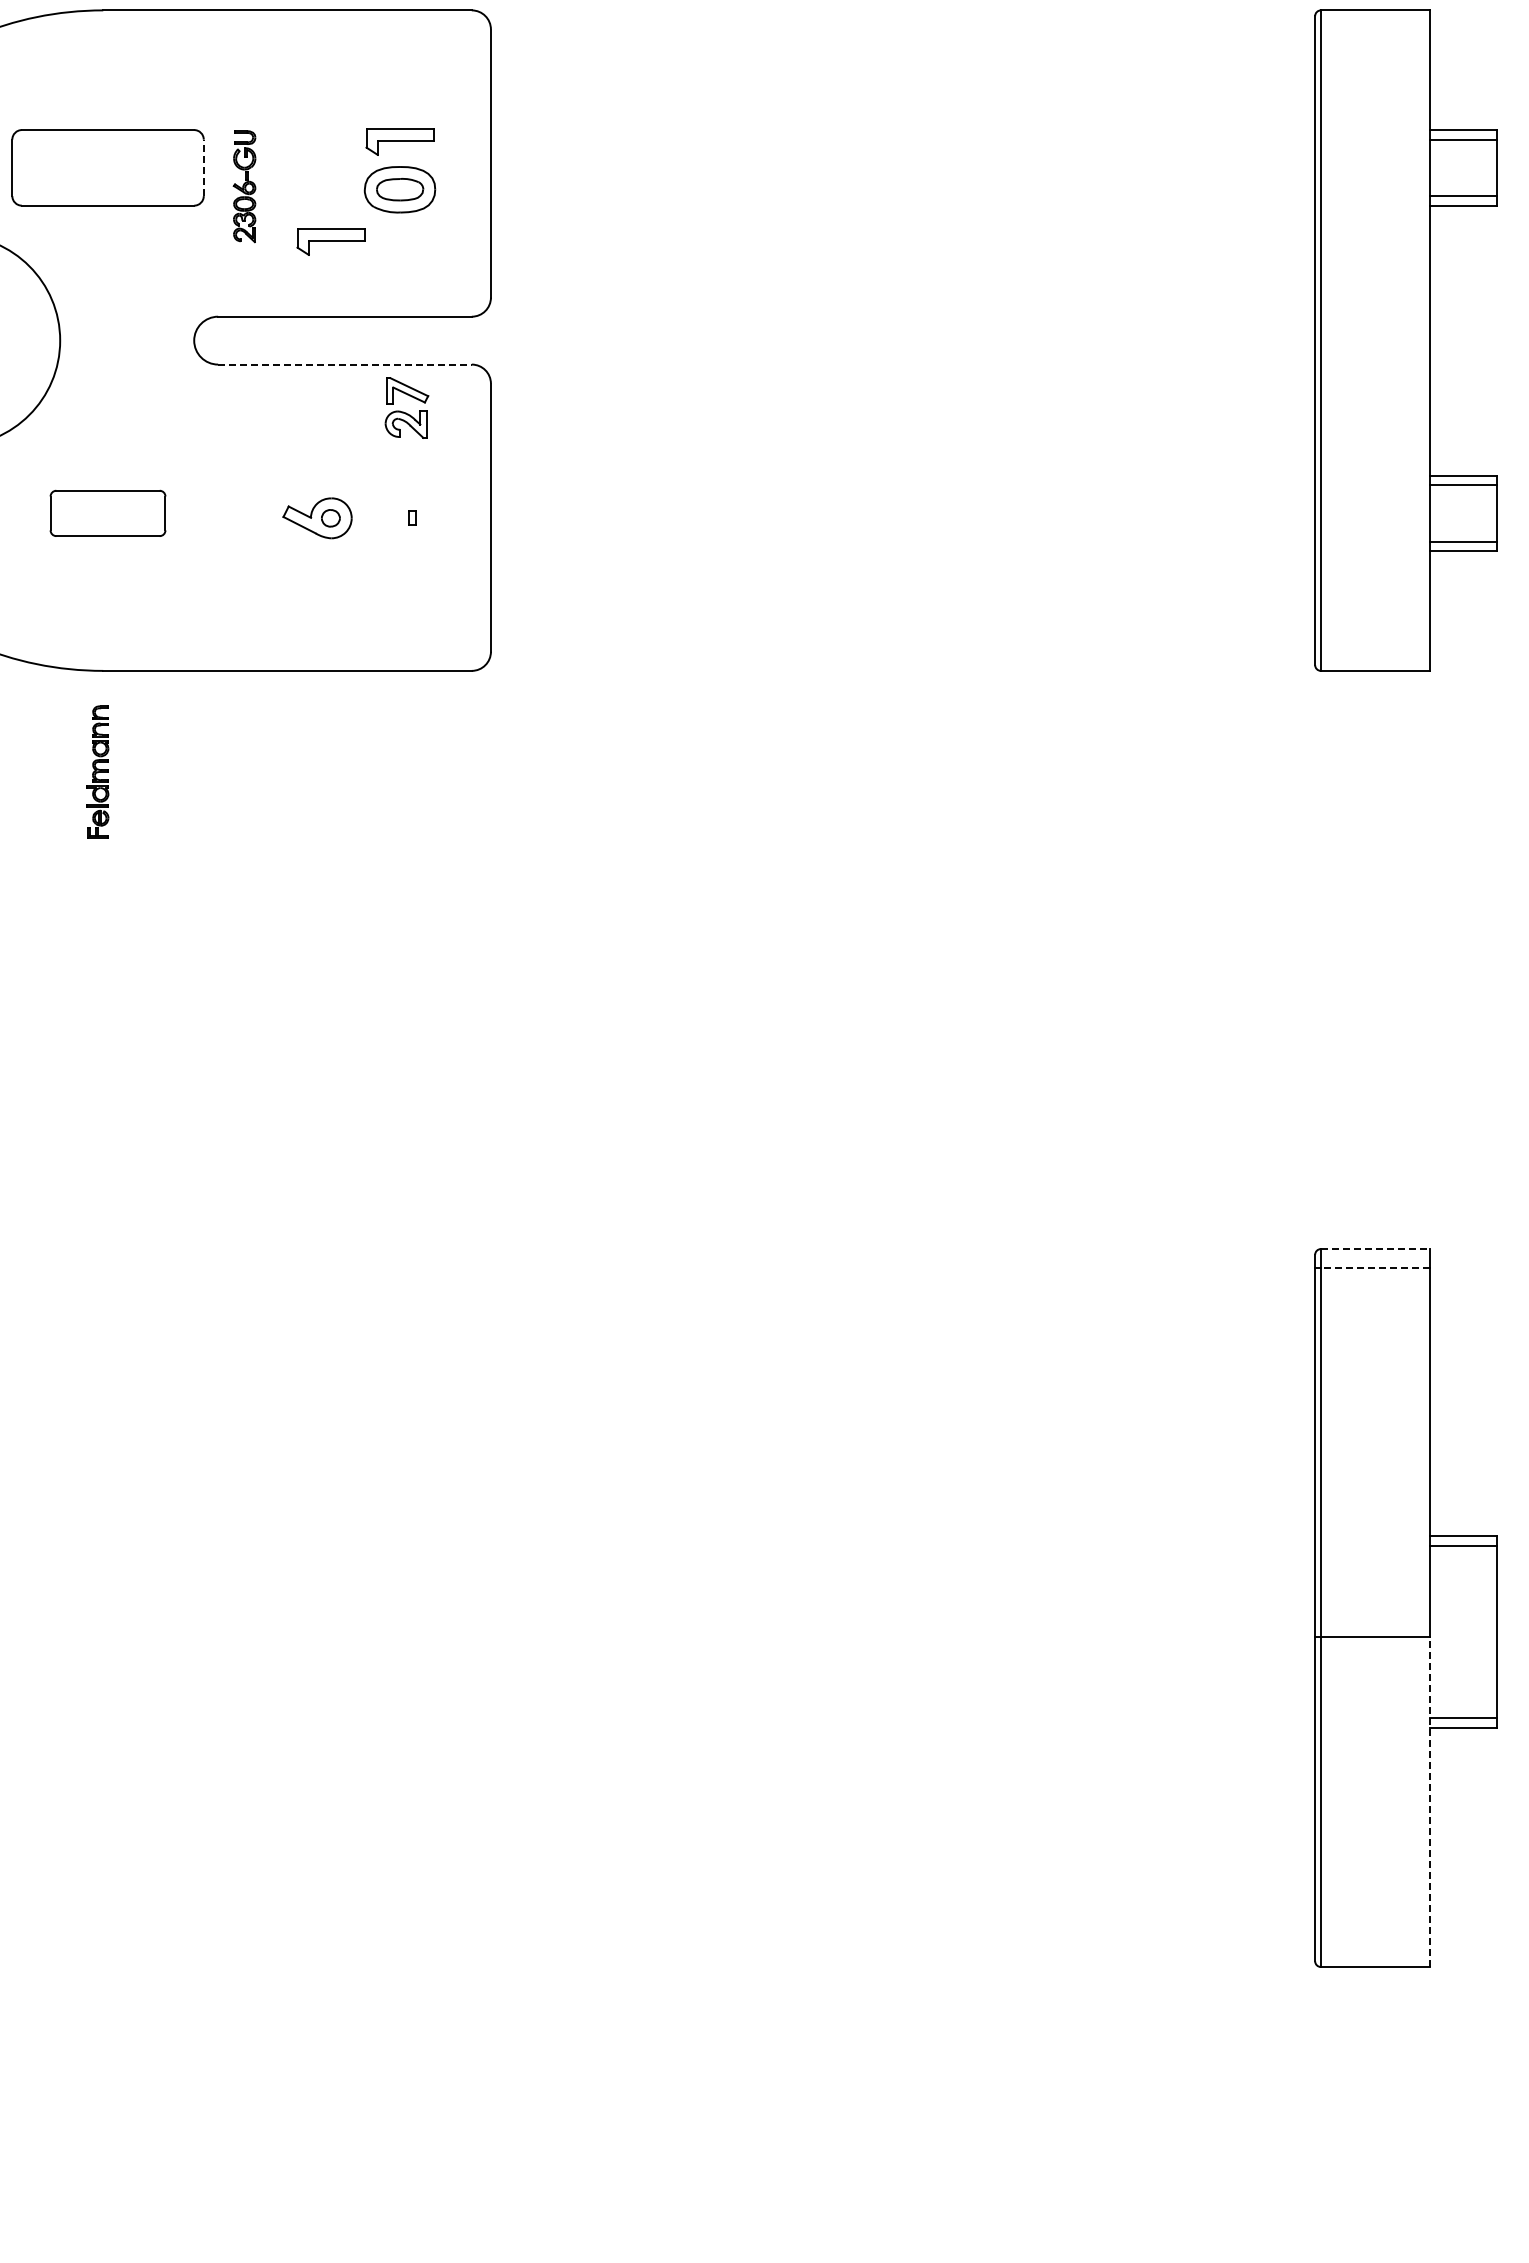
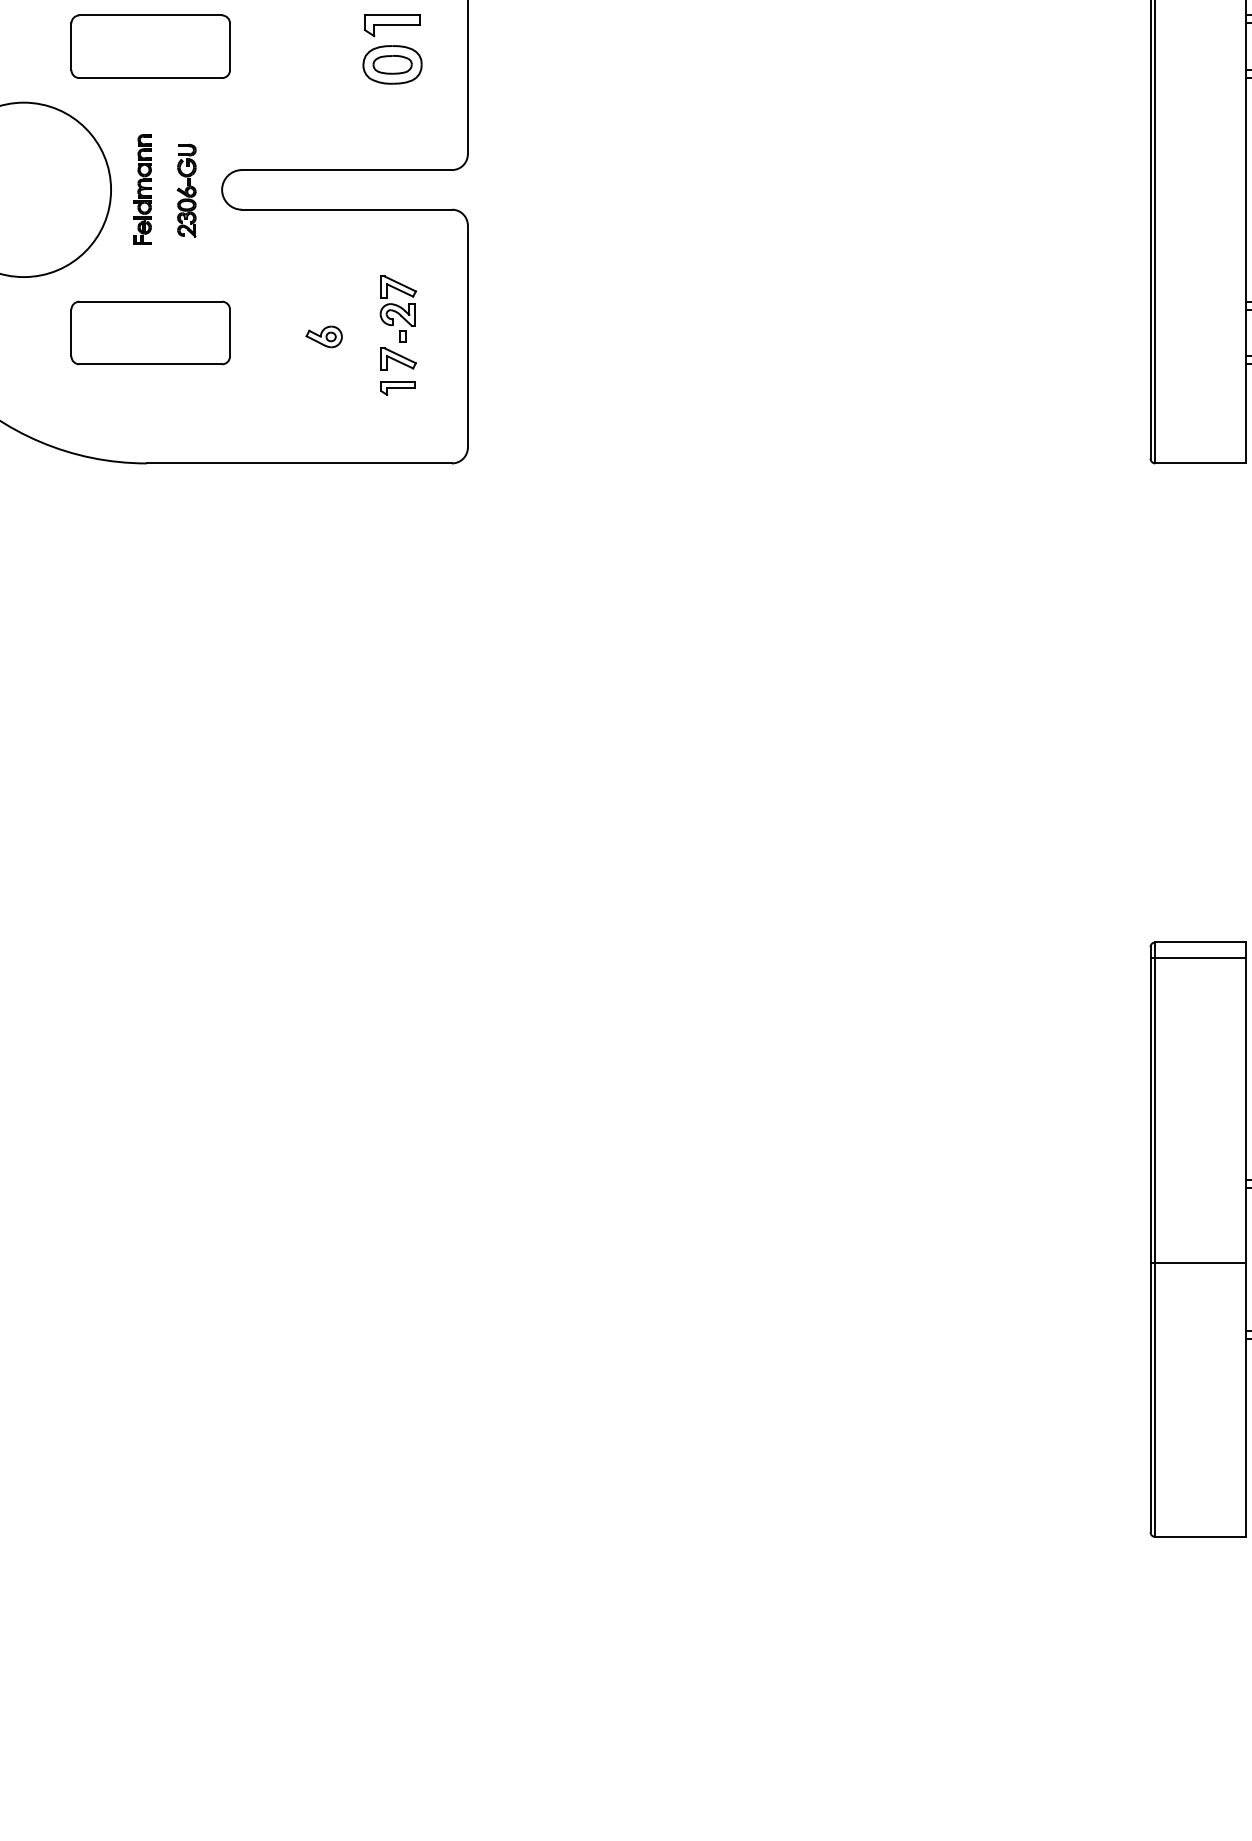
line: (203, 167) -> (229, 46), dashed -> solid
part: (244, 186) -> (186, 190), moved
part: (330, 241) -> (334, 107), removed
line: (344, 364) -> (346, 209), dashed -> solid
part: (406, 407) -> (397, 300), moved
part: (107, 513) -> (150, 333), size x1.67
part: (317, 517) -> (324, 336), size x0.62
part: (407, 544) -> (398, 358), added
part: (406, 579) -> (397, 387), added
part: (97, 771) -> (141, 188), moved
line: (1375, 1249) -> (1200, 942), dashed -> solid
line: (1375, 1268) -> (1200, 958), dashed -> solid
line: (1430, 1801) -> (1246, 1399), dashed -> solid

